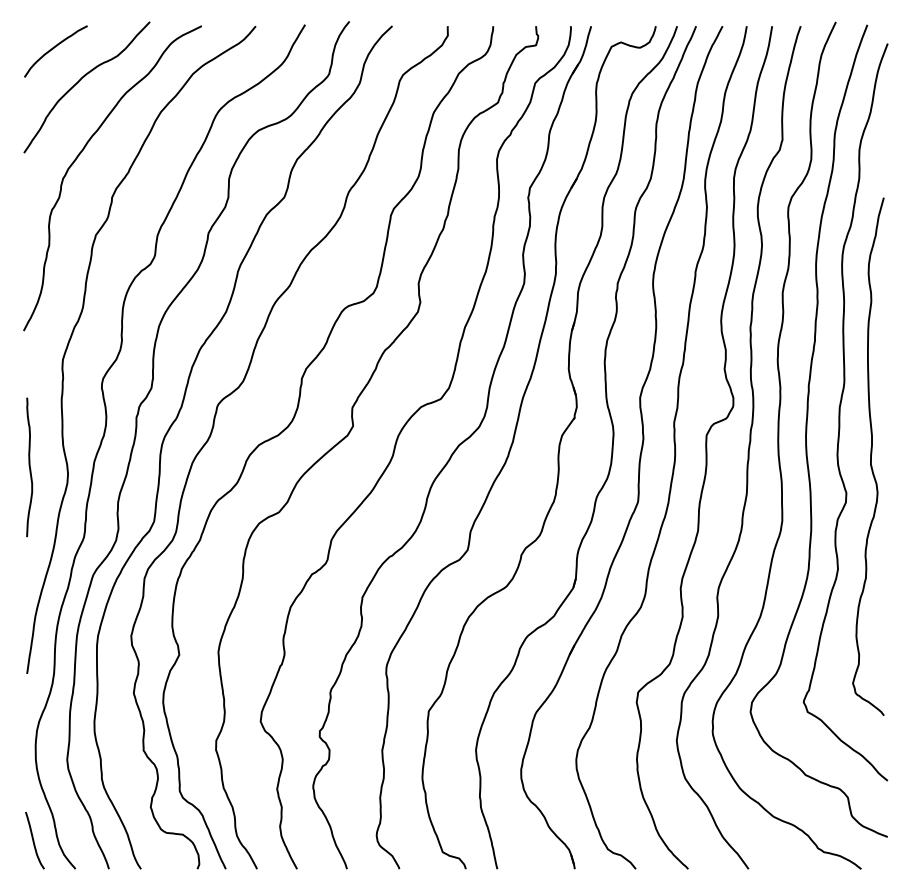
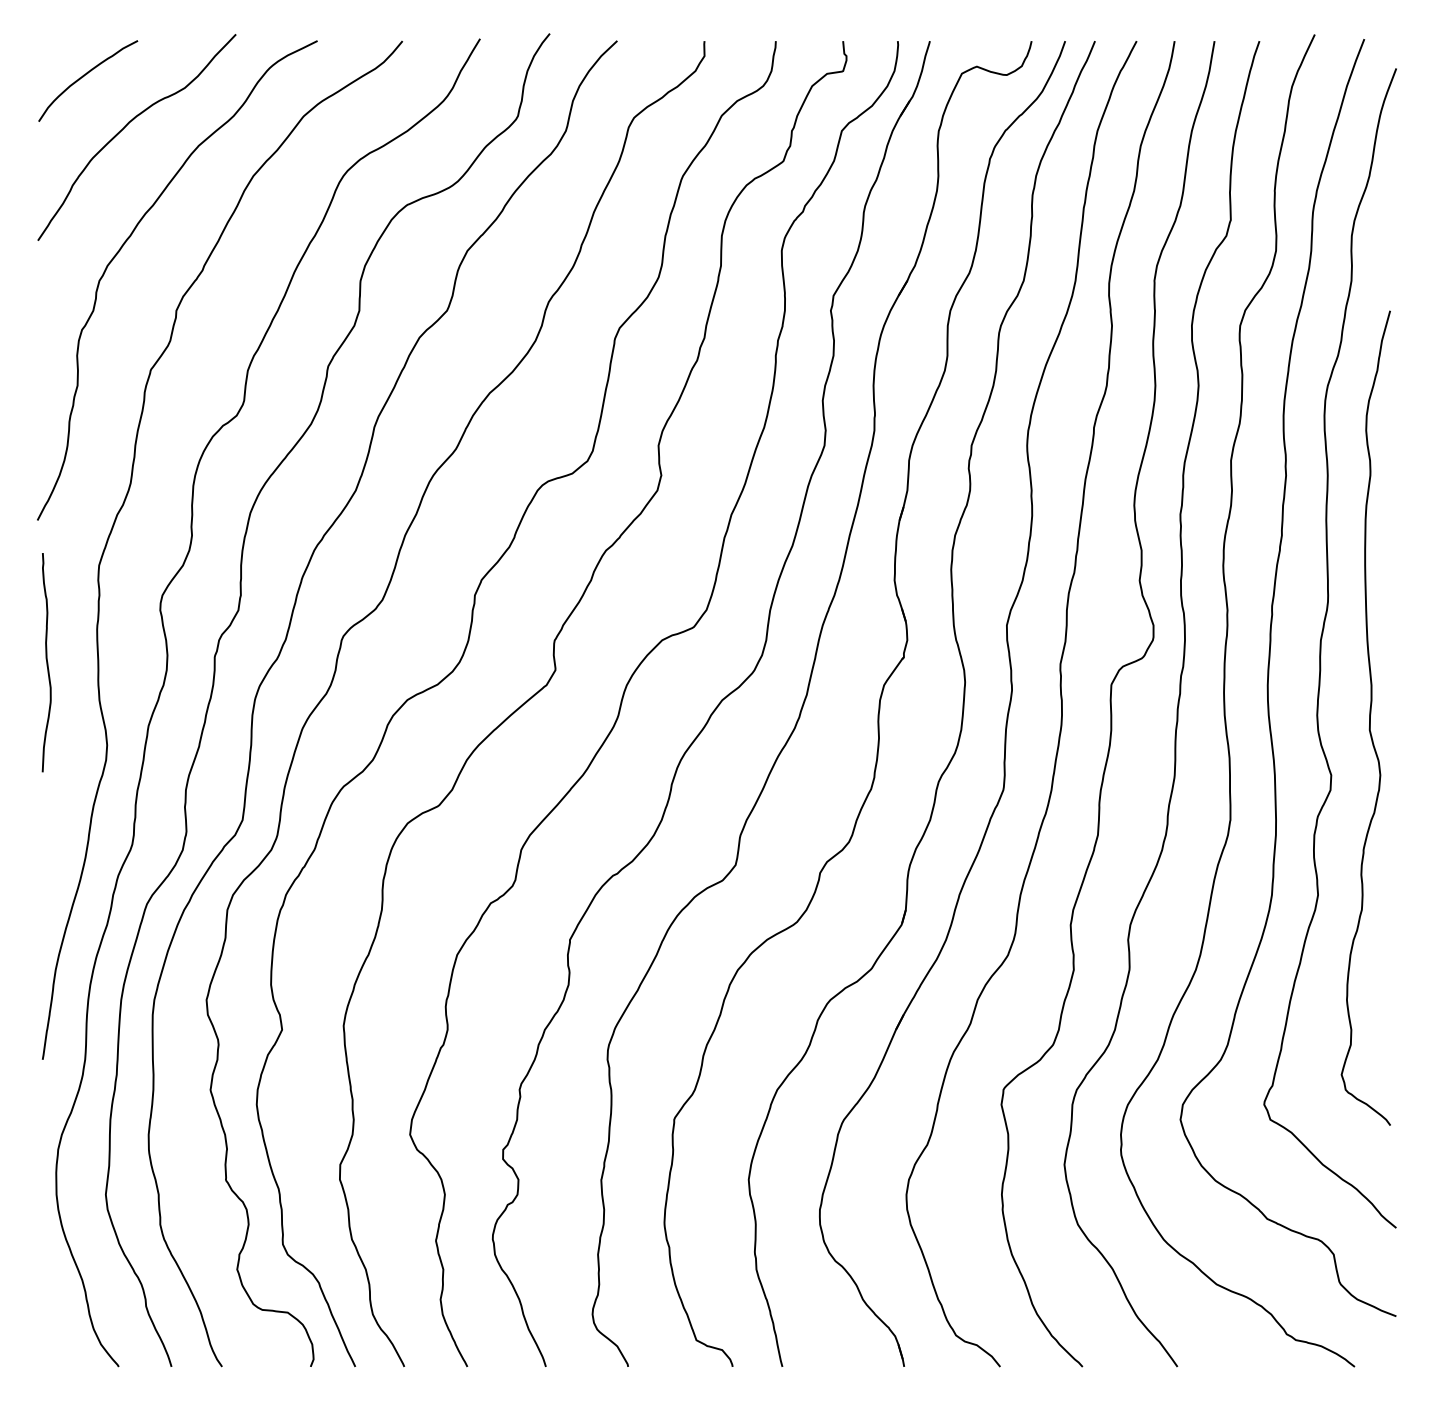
curve: (29, 467) -> (46, 662), moved
curve: (34, 840) -> (54, 1321), removed

